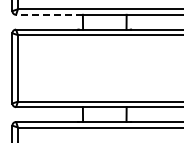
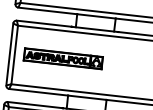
line: (49, 14) -> (47, 10), dashed -> solid
part: (72, 66) -> (62, 58), added

